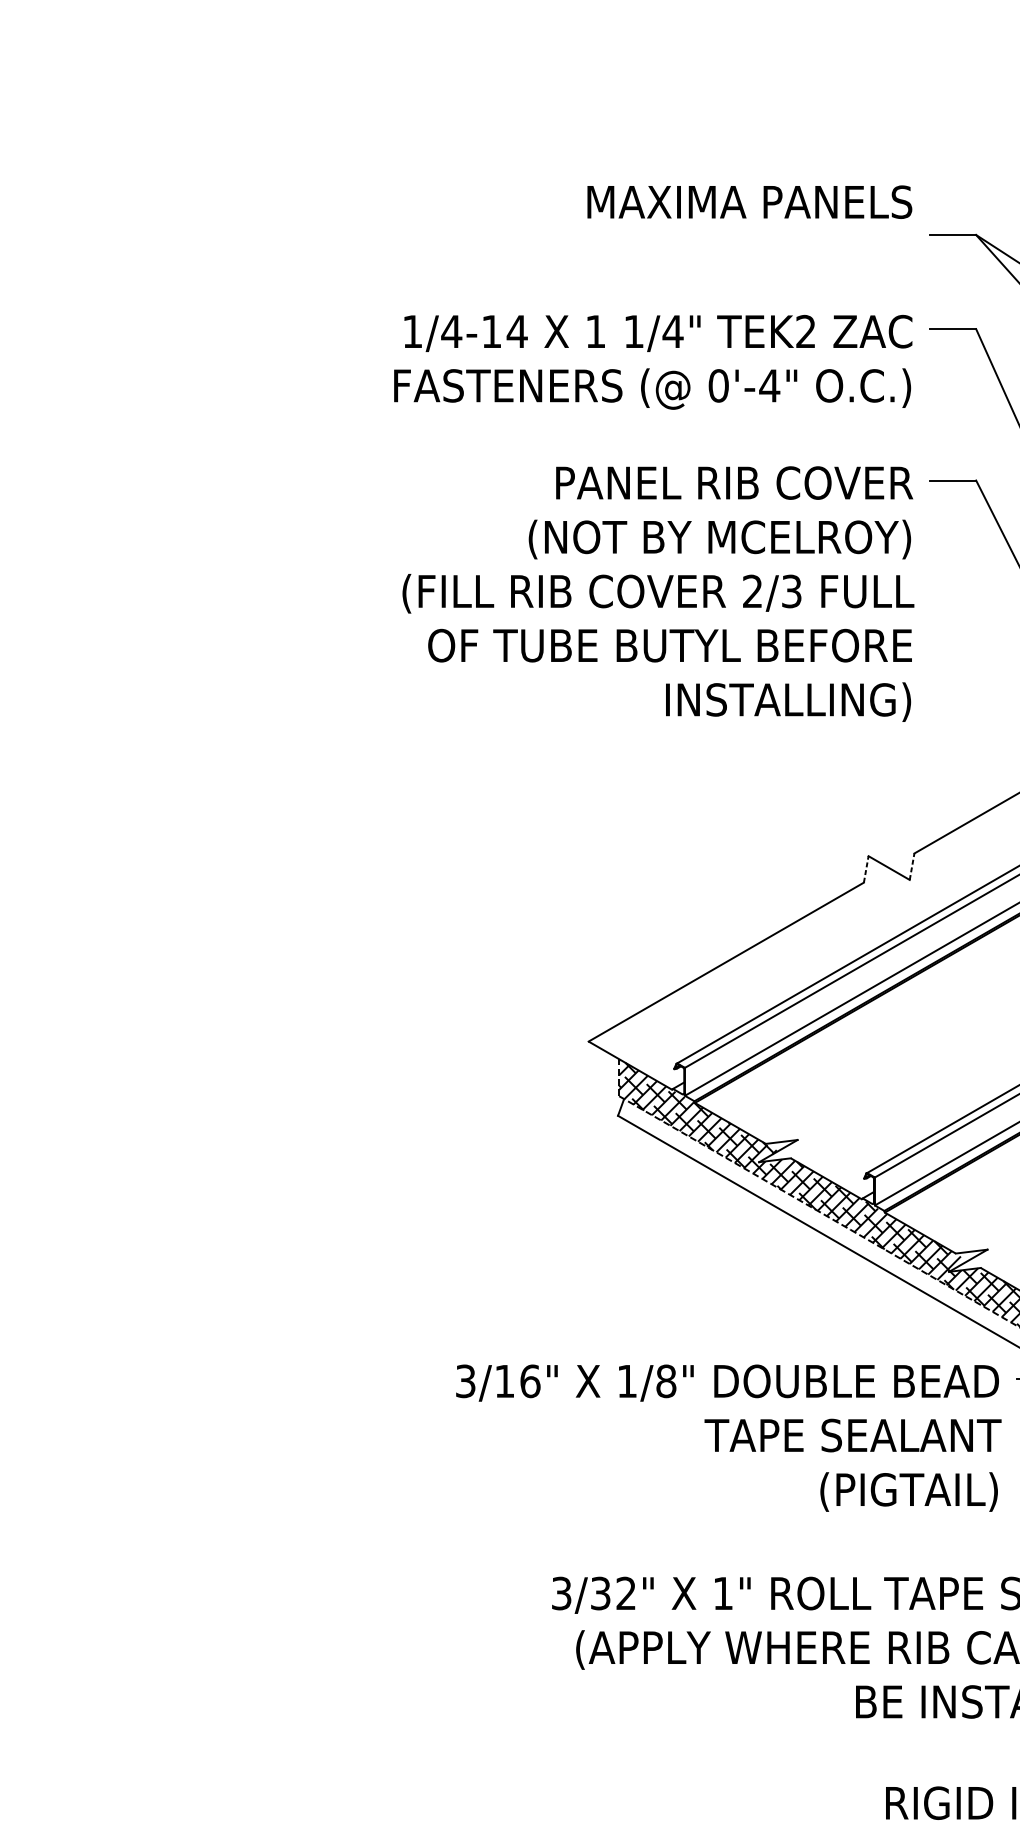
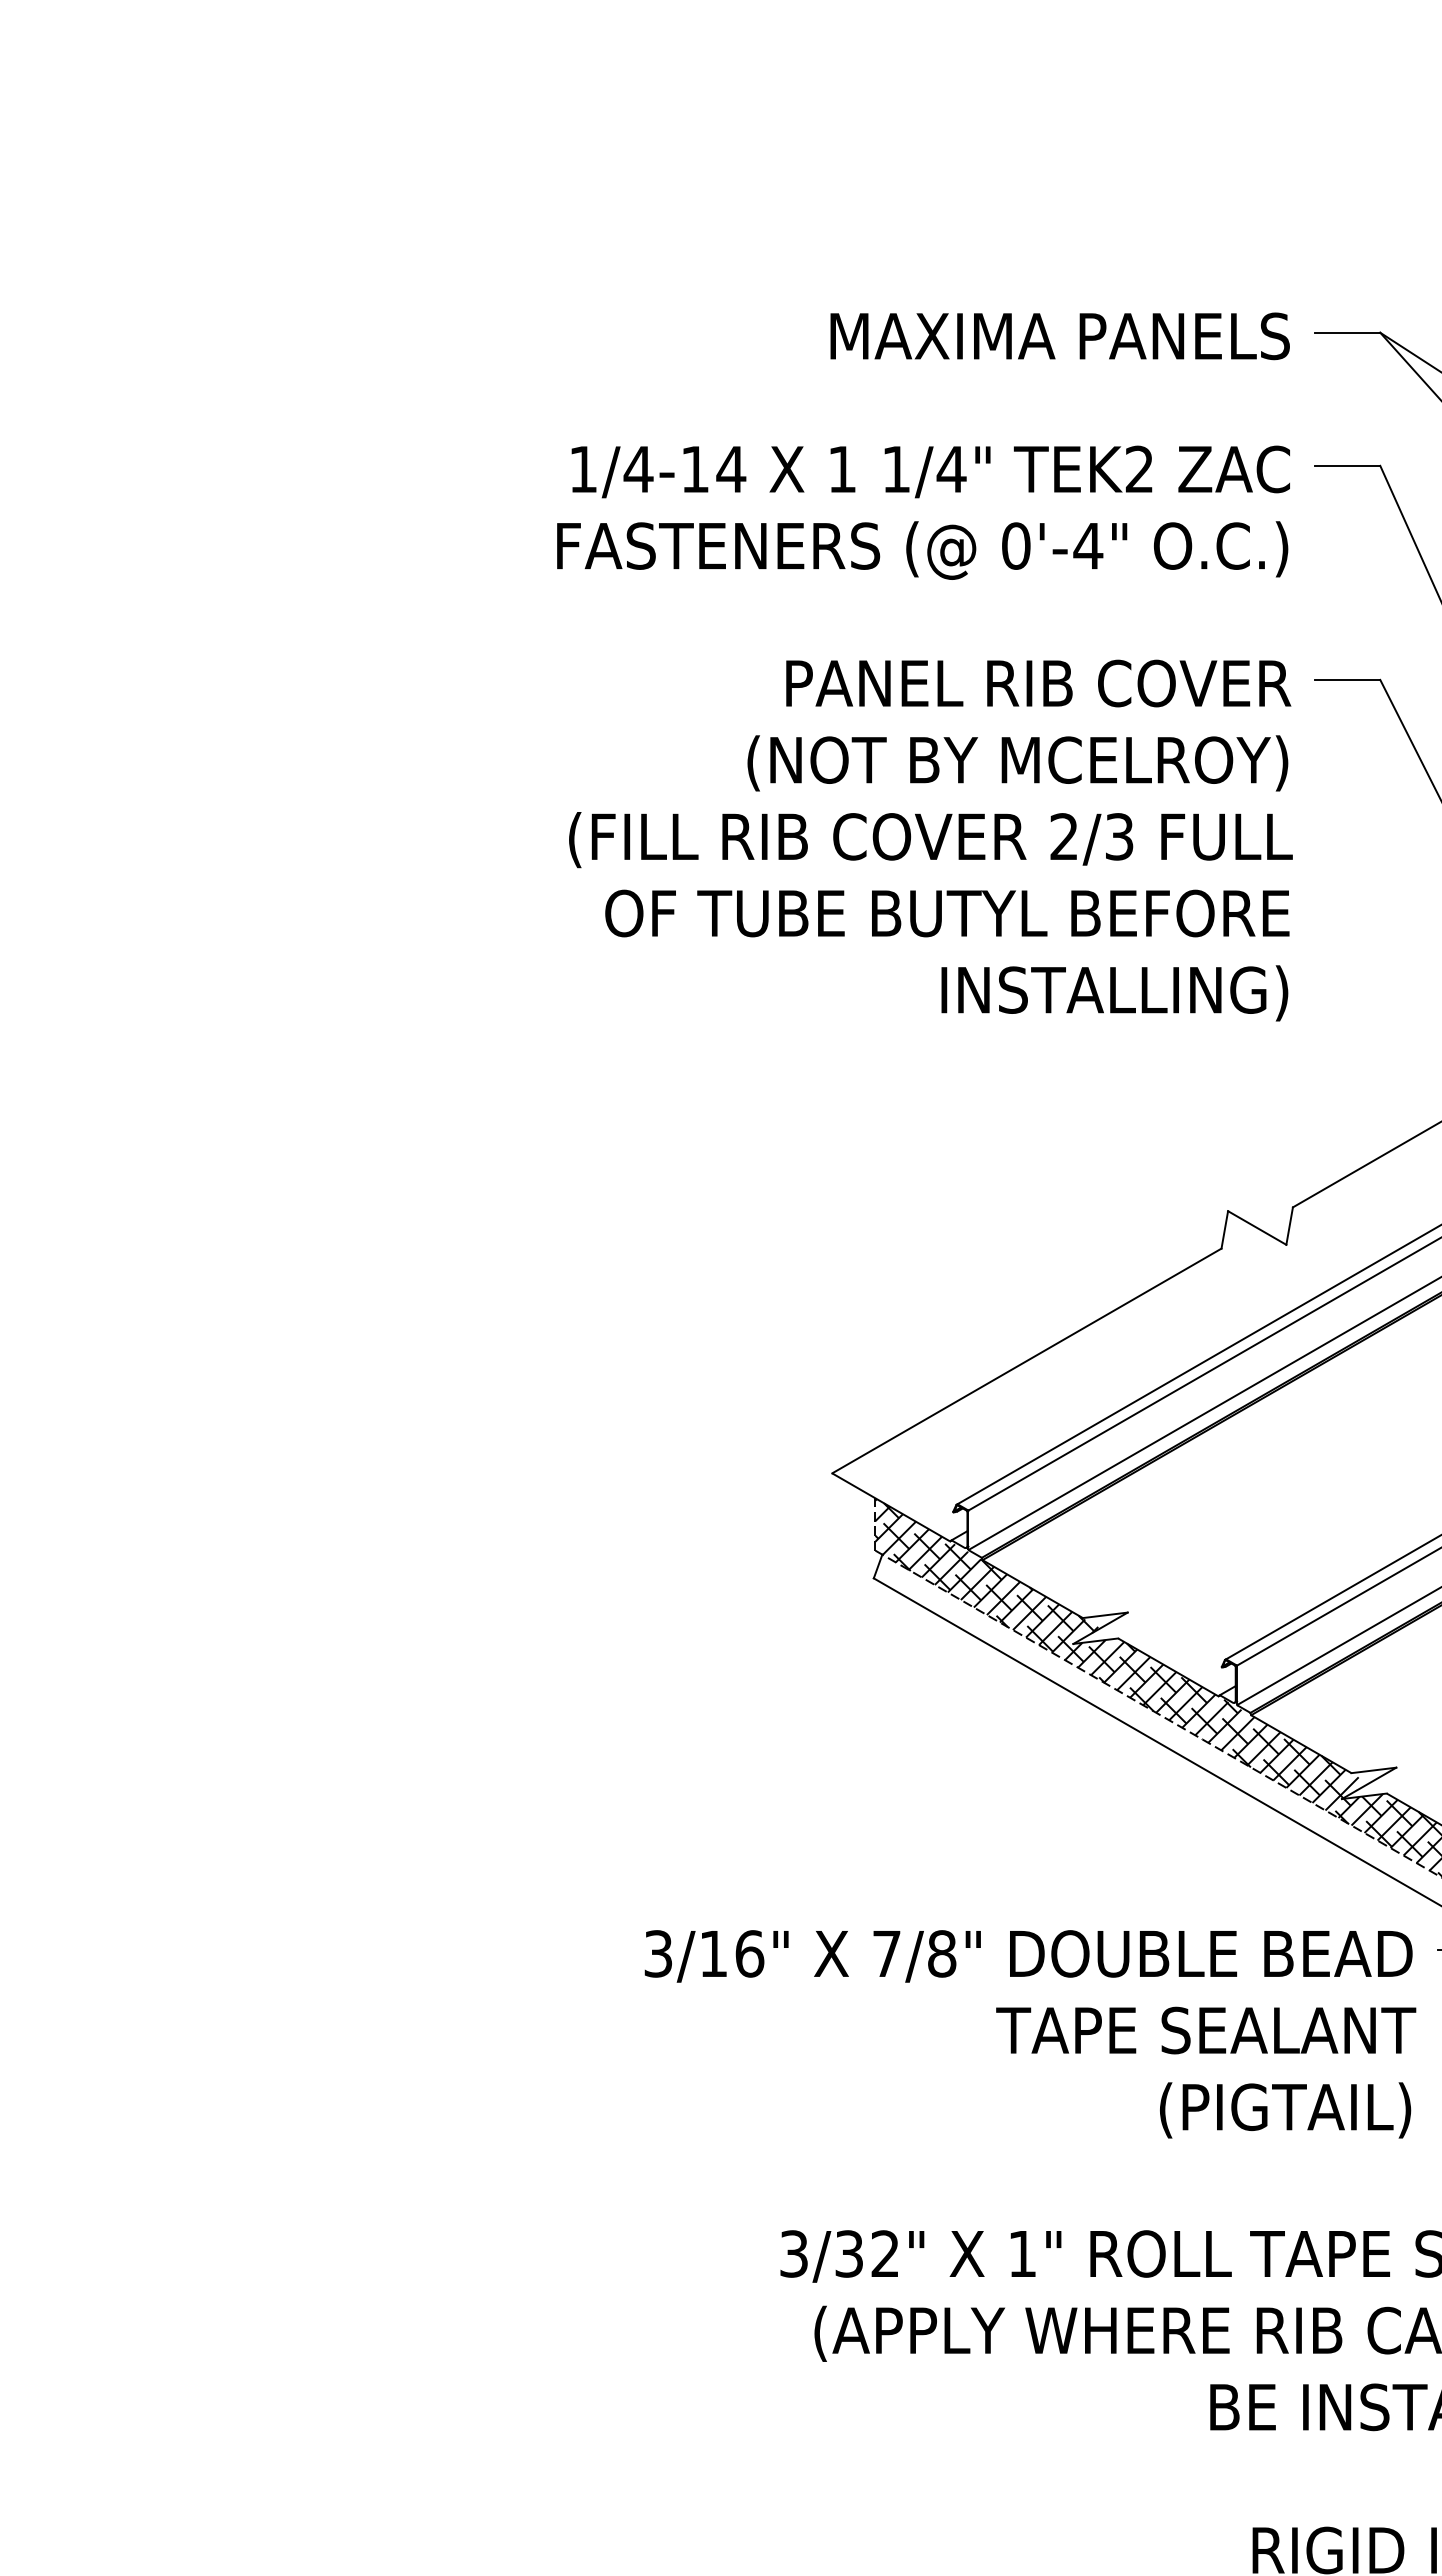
text: (749, 202) -> (1059, 336), moved
line: (911, 866) -> (1289, 1225), dashed -> solid
line: (866, 869) -> (1224, 1229), dashed -> solid
text: (627, 1381) -> (886, 1953), 1/8" -> 7/8"

